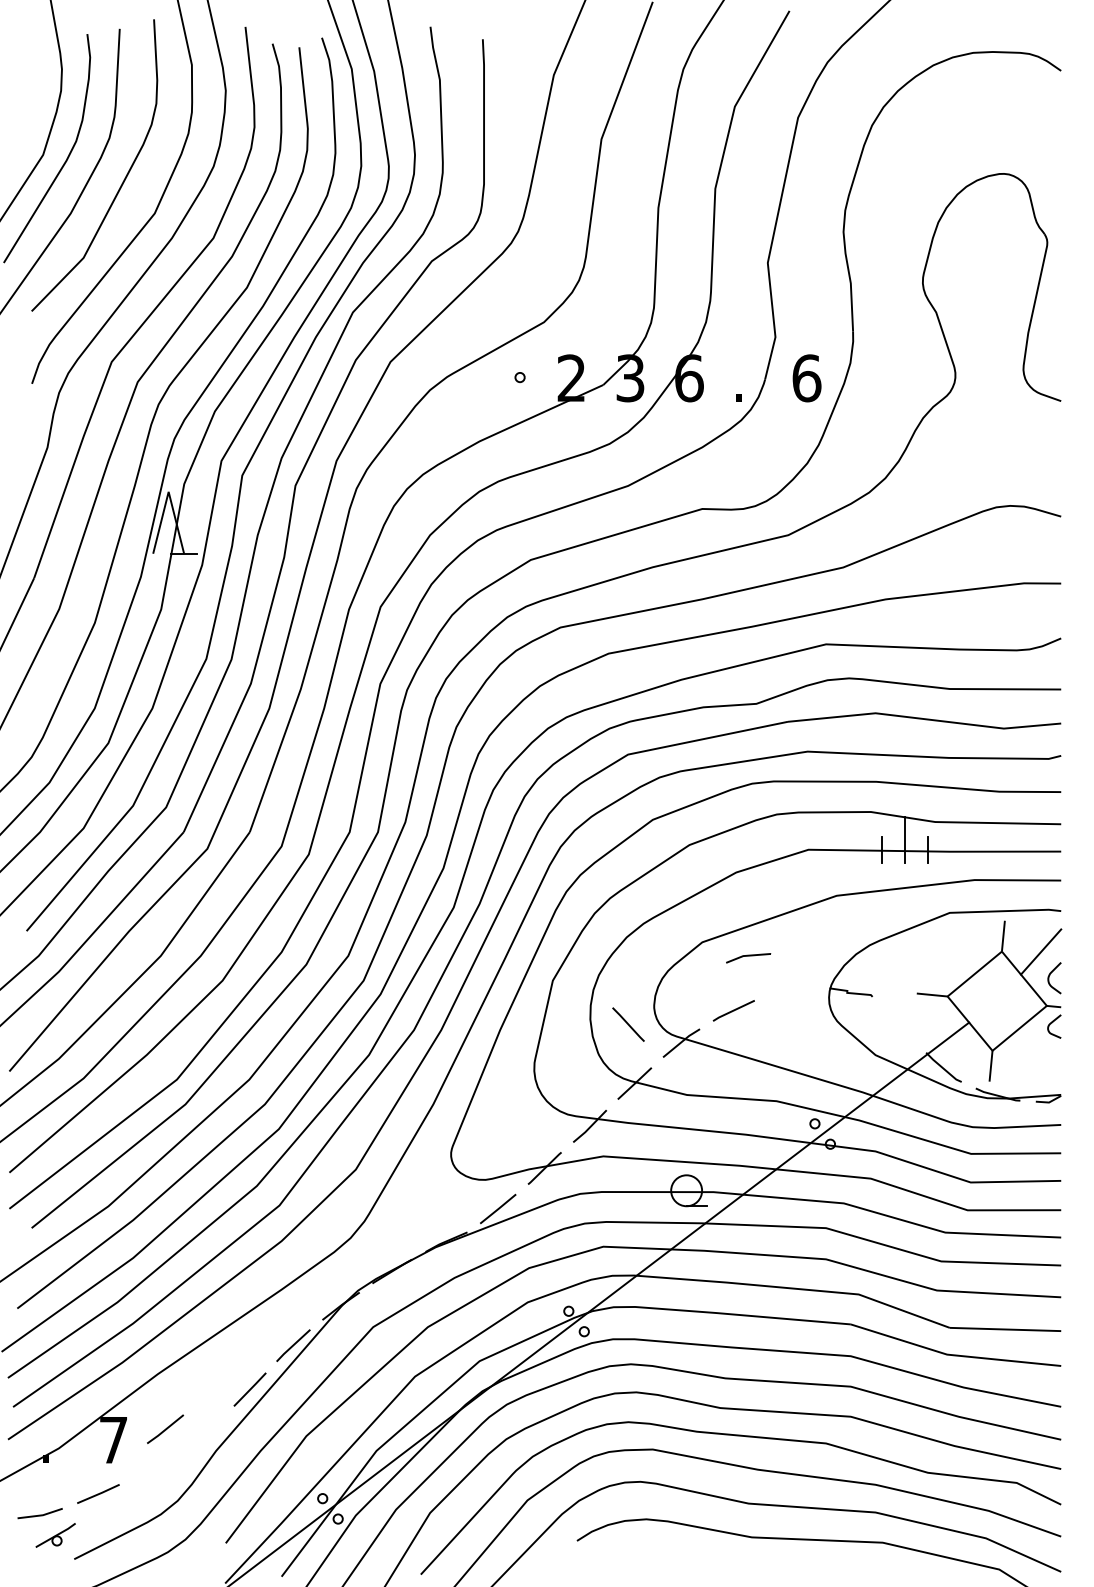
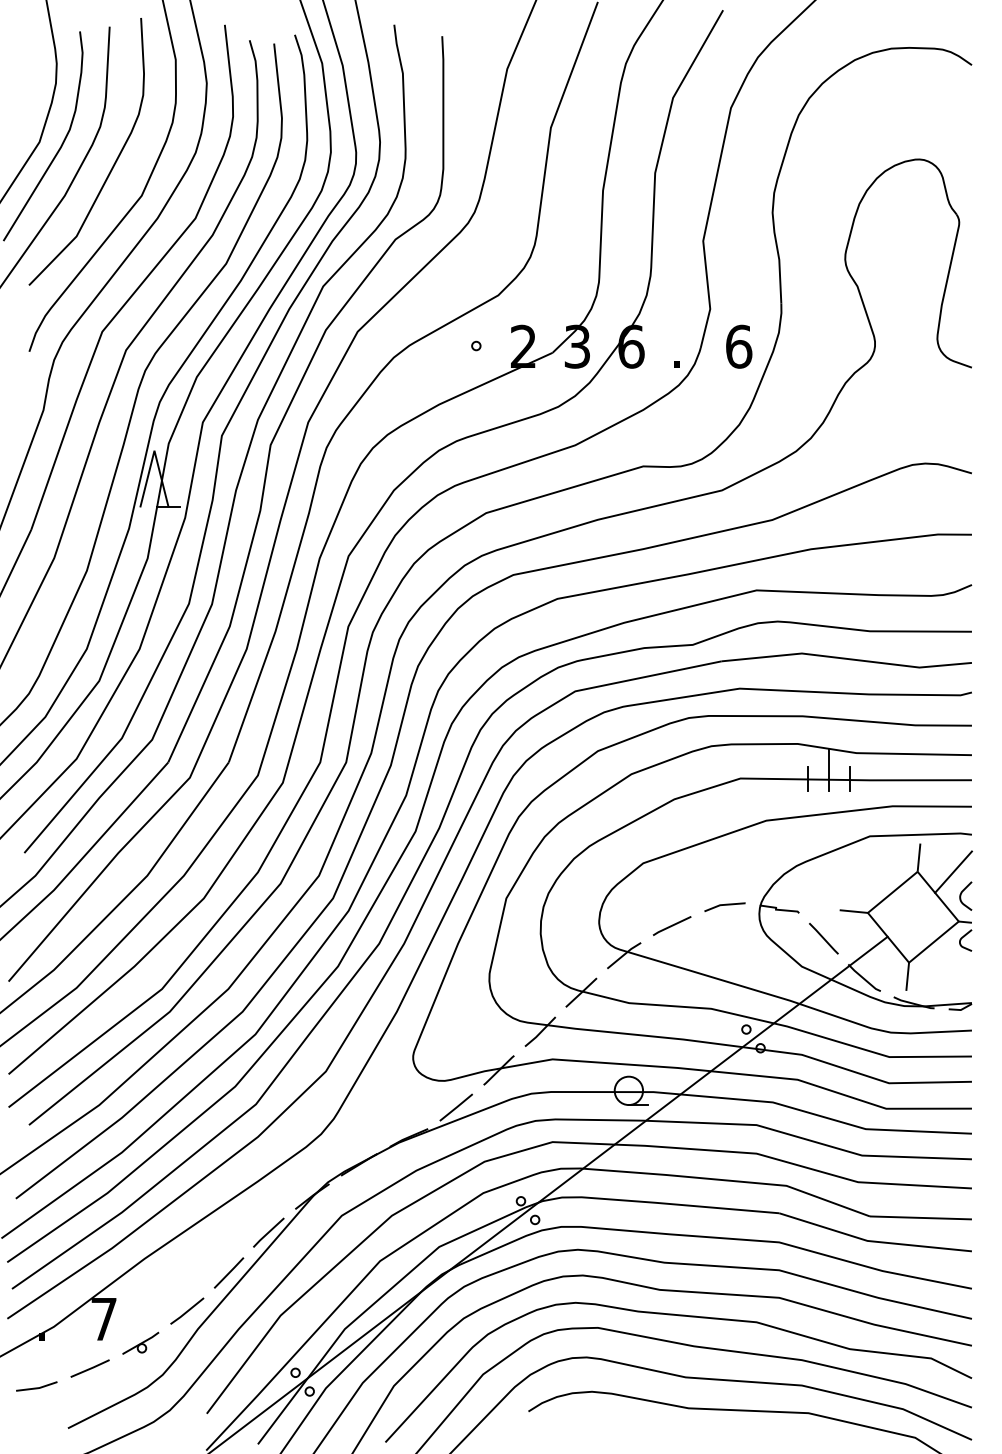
line: (748, 956) -> (724, 905), moved
line: (628, 1024) -> (823, 938), moved
line: (165, 1428) -> (187, 1310), moved
part: (55, 1535) -> (140, 1343), moved

